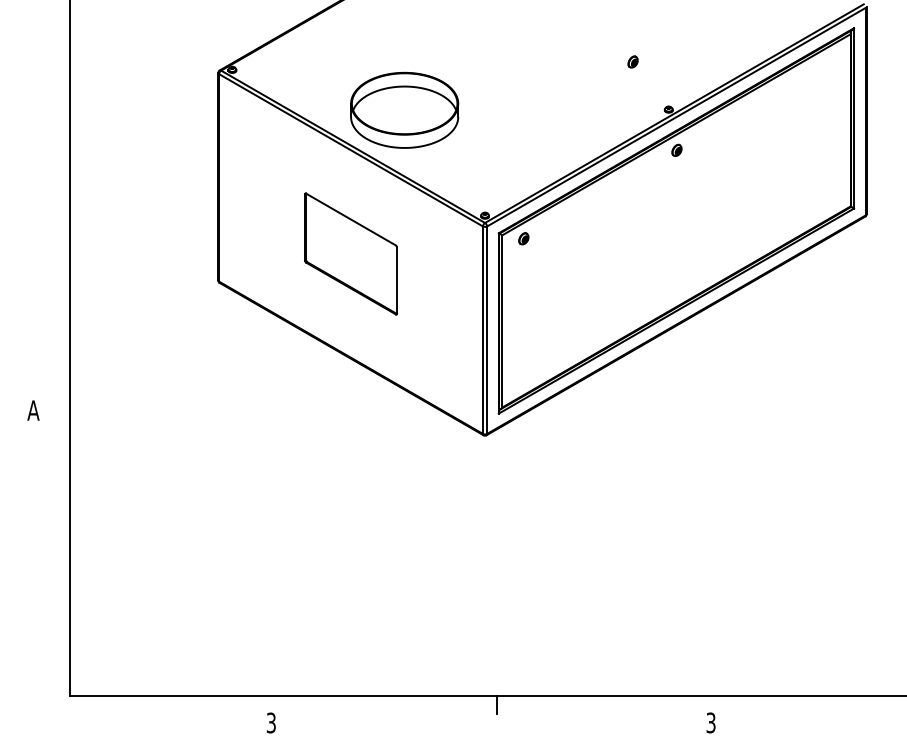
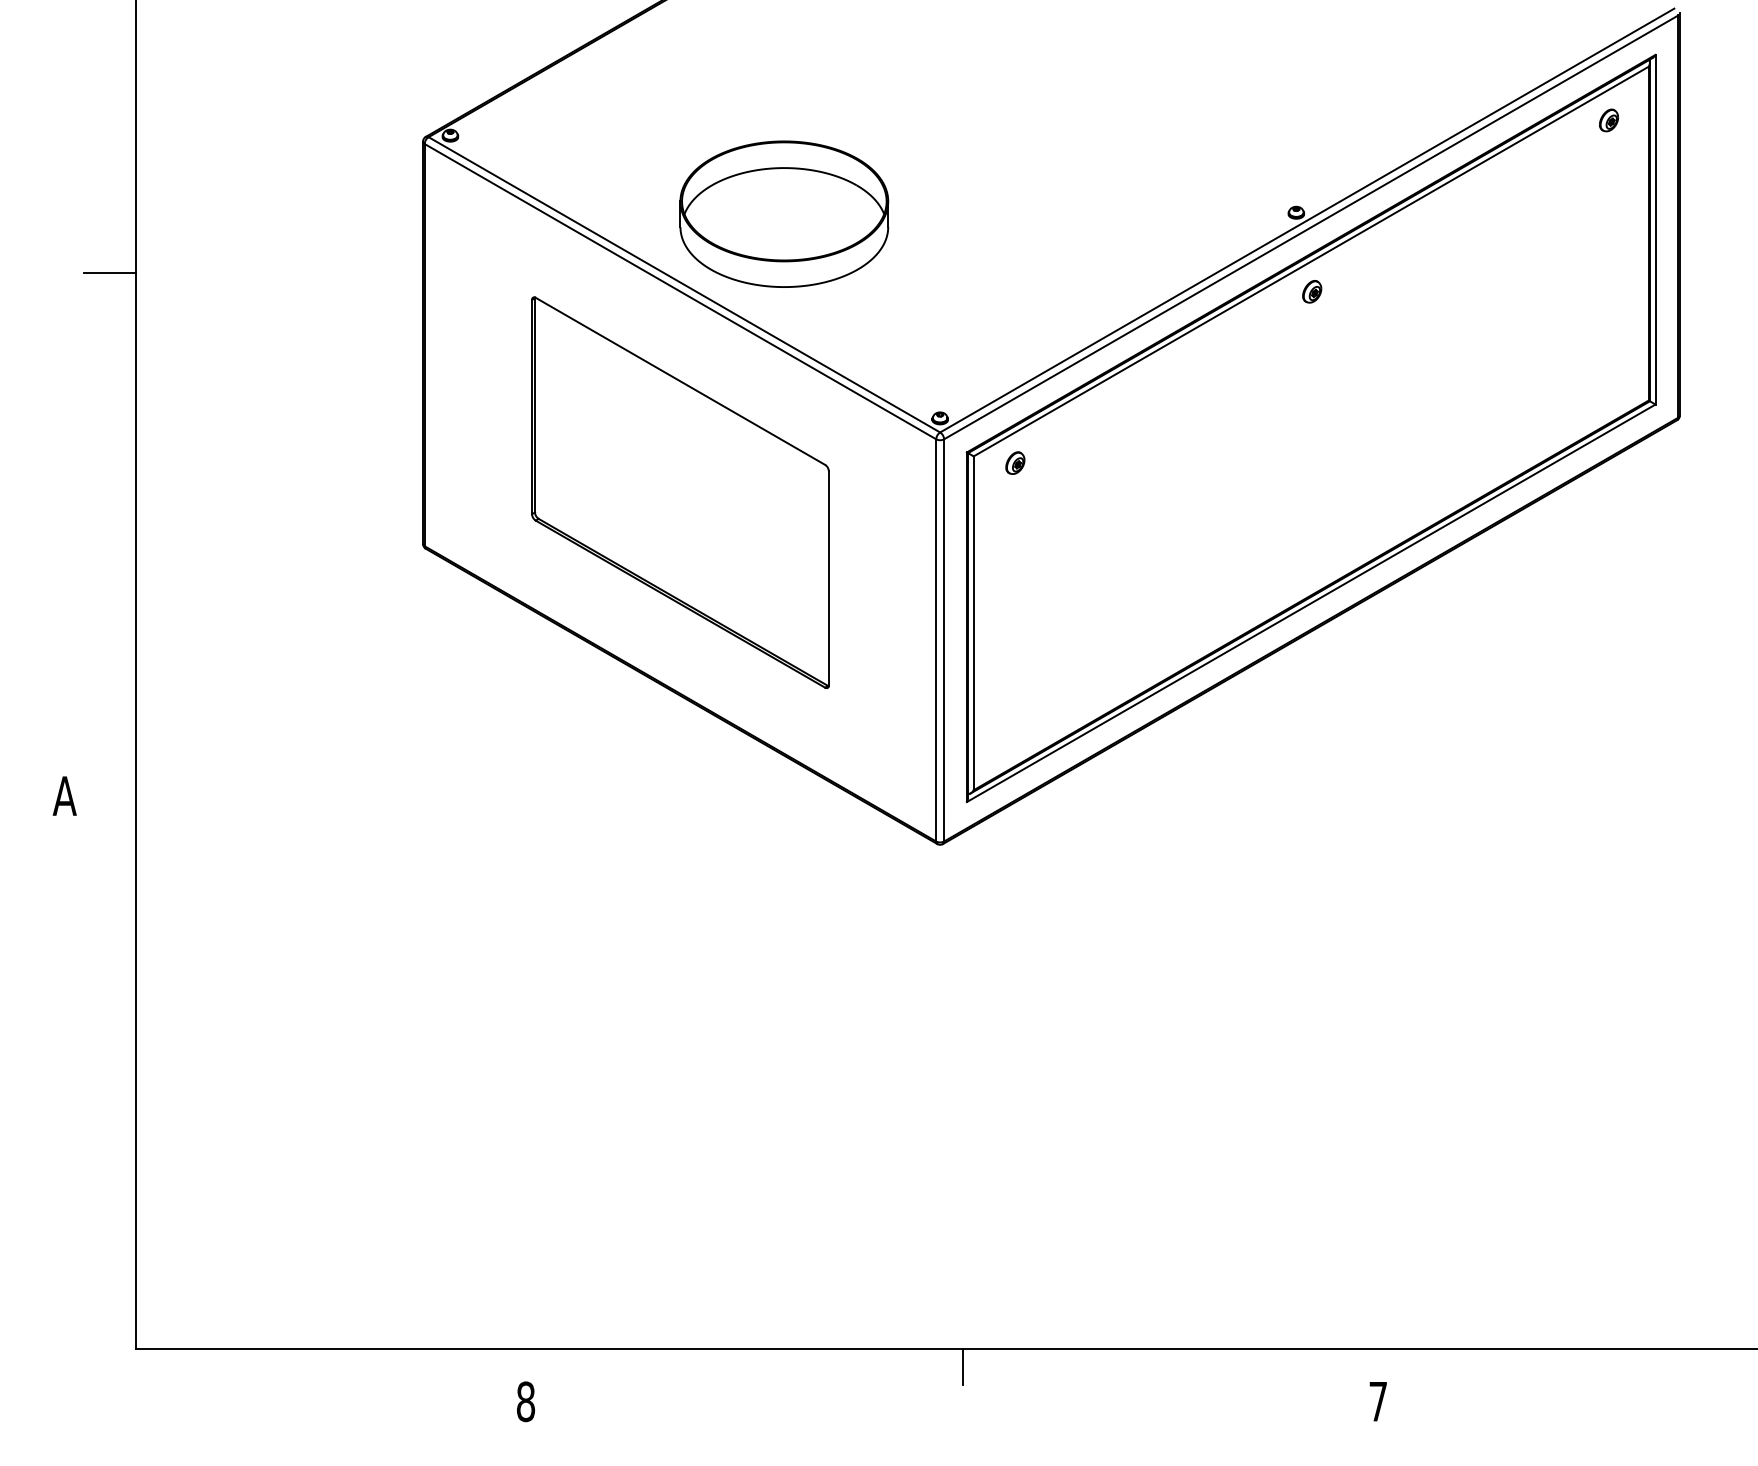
part: (632, 61) -> (1607, 119), moved
line: (56, 140) -> (109, 272), added
part: (350, 253) -> (679, 491), size x1.67
text: (270, 722) -> (524, 1400), 3 -> 8
text: (710, 722) -> (1377, 1400), 3 -> 7

